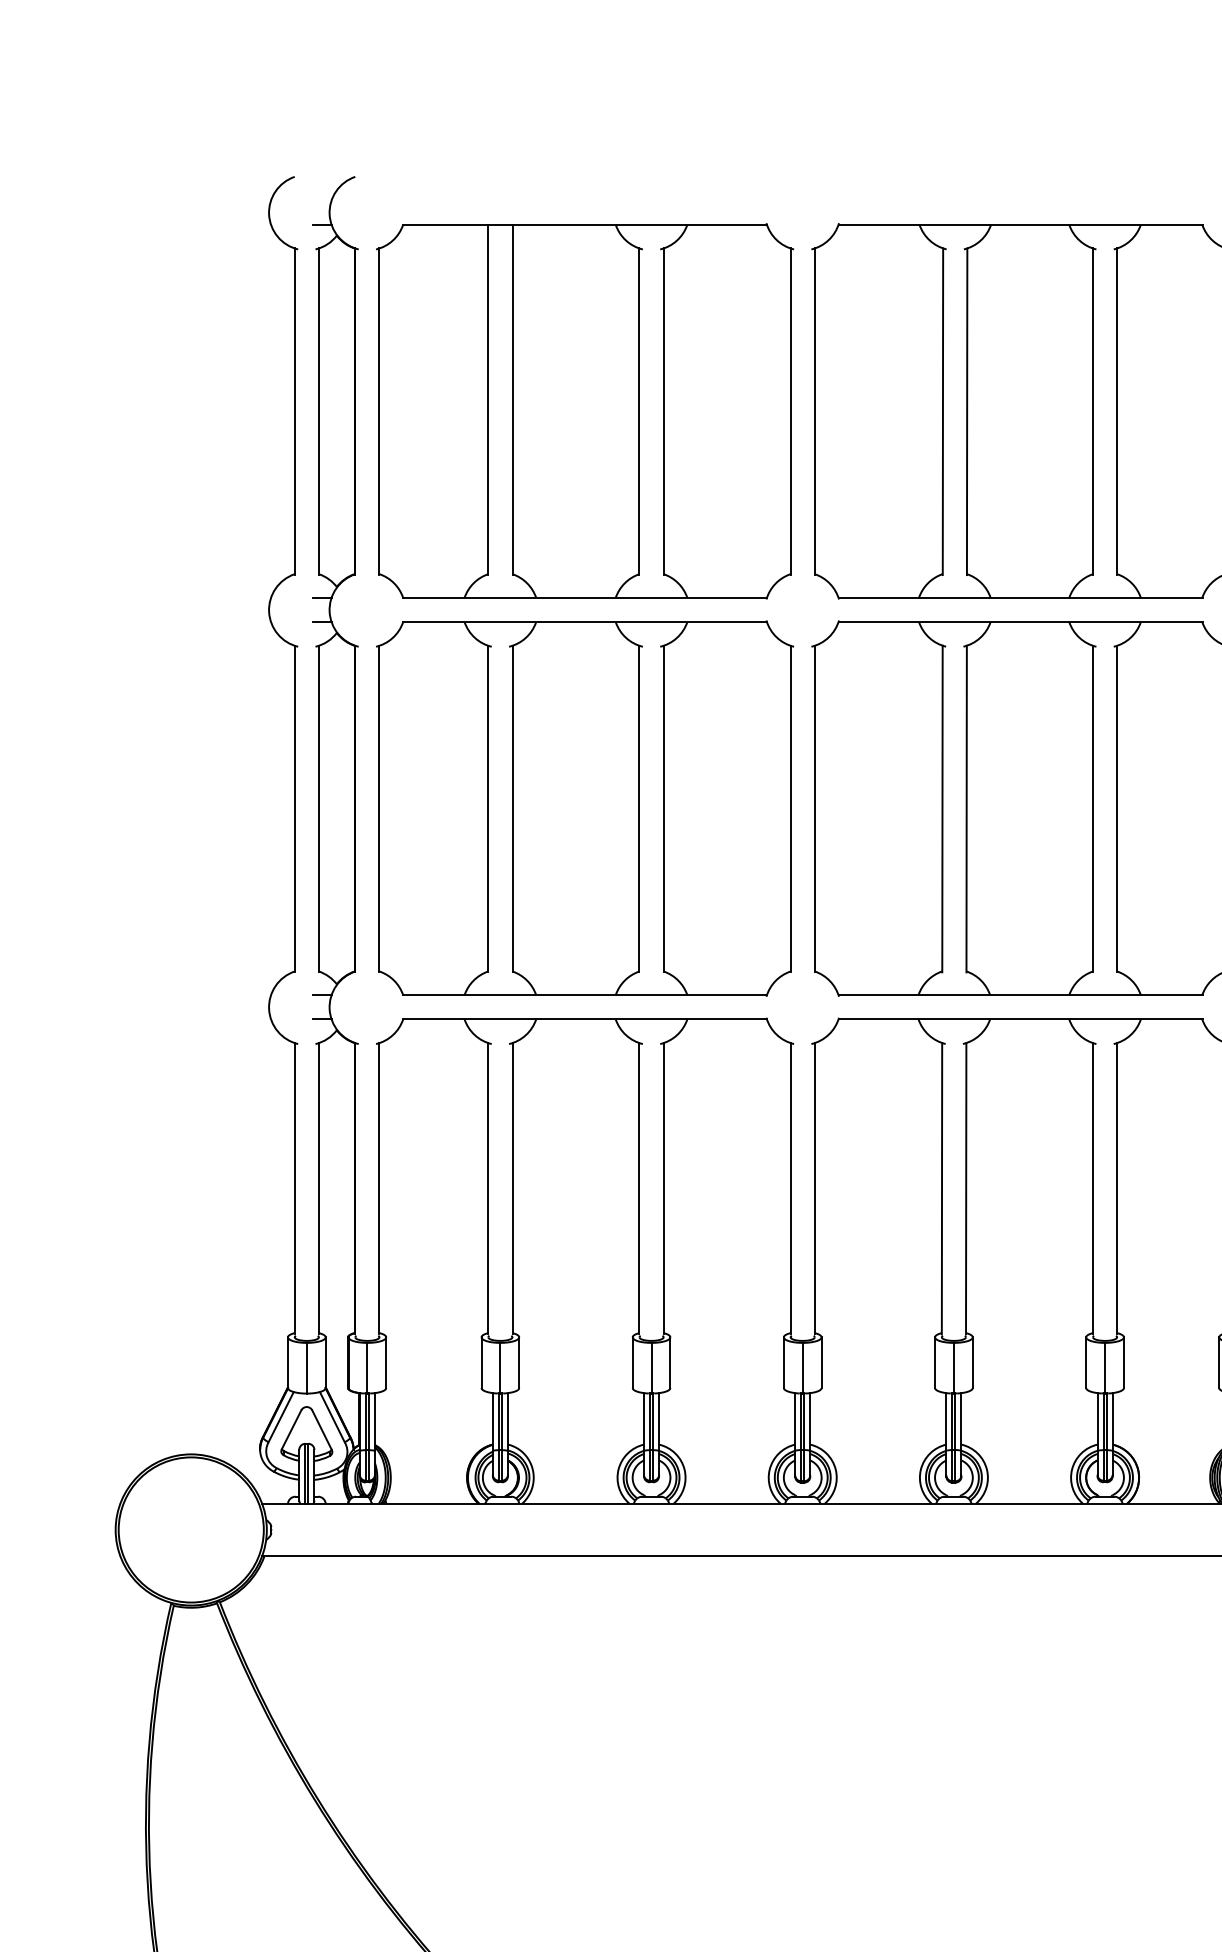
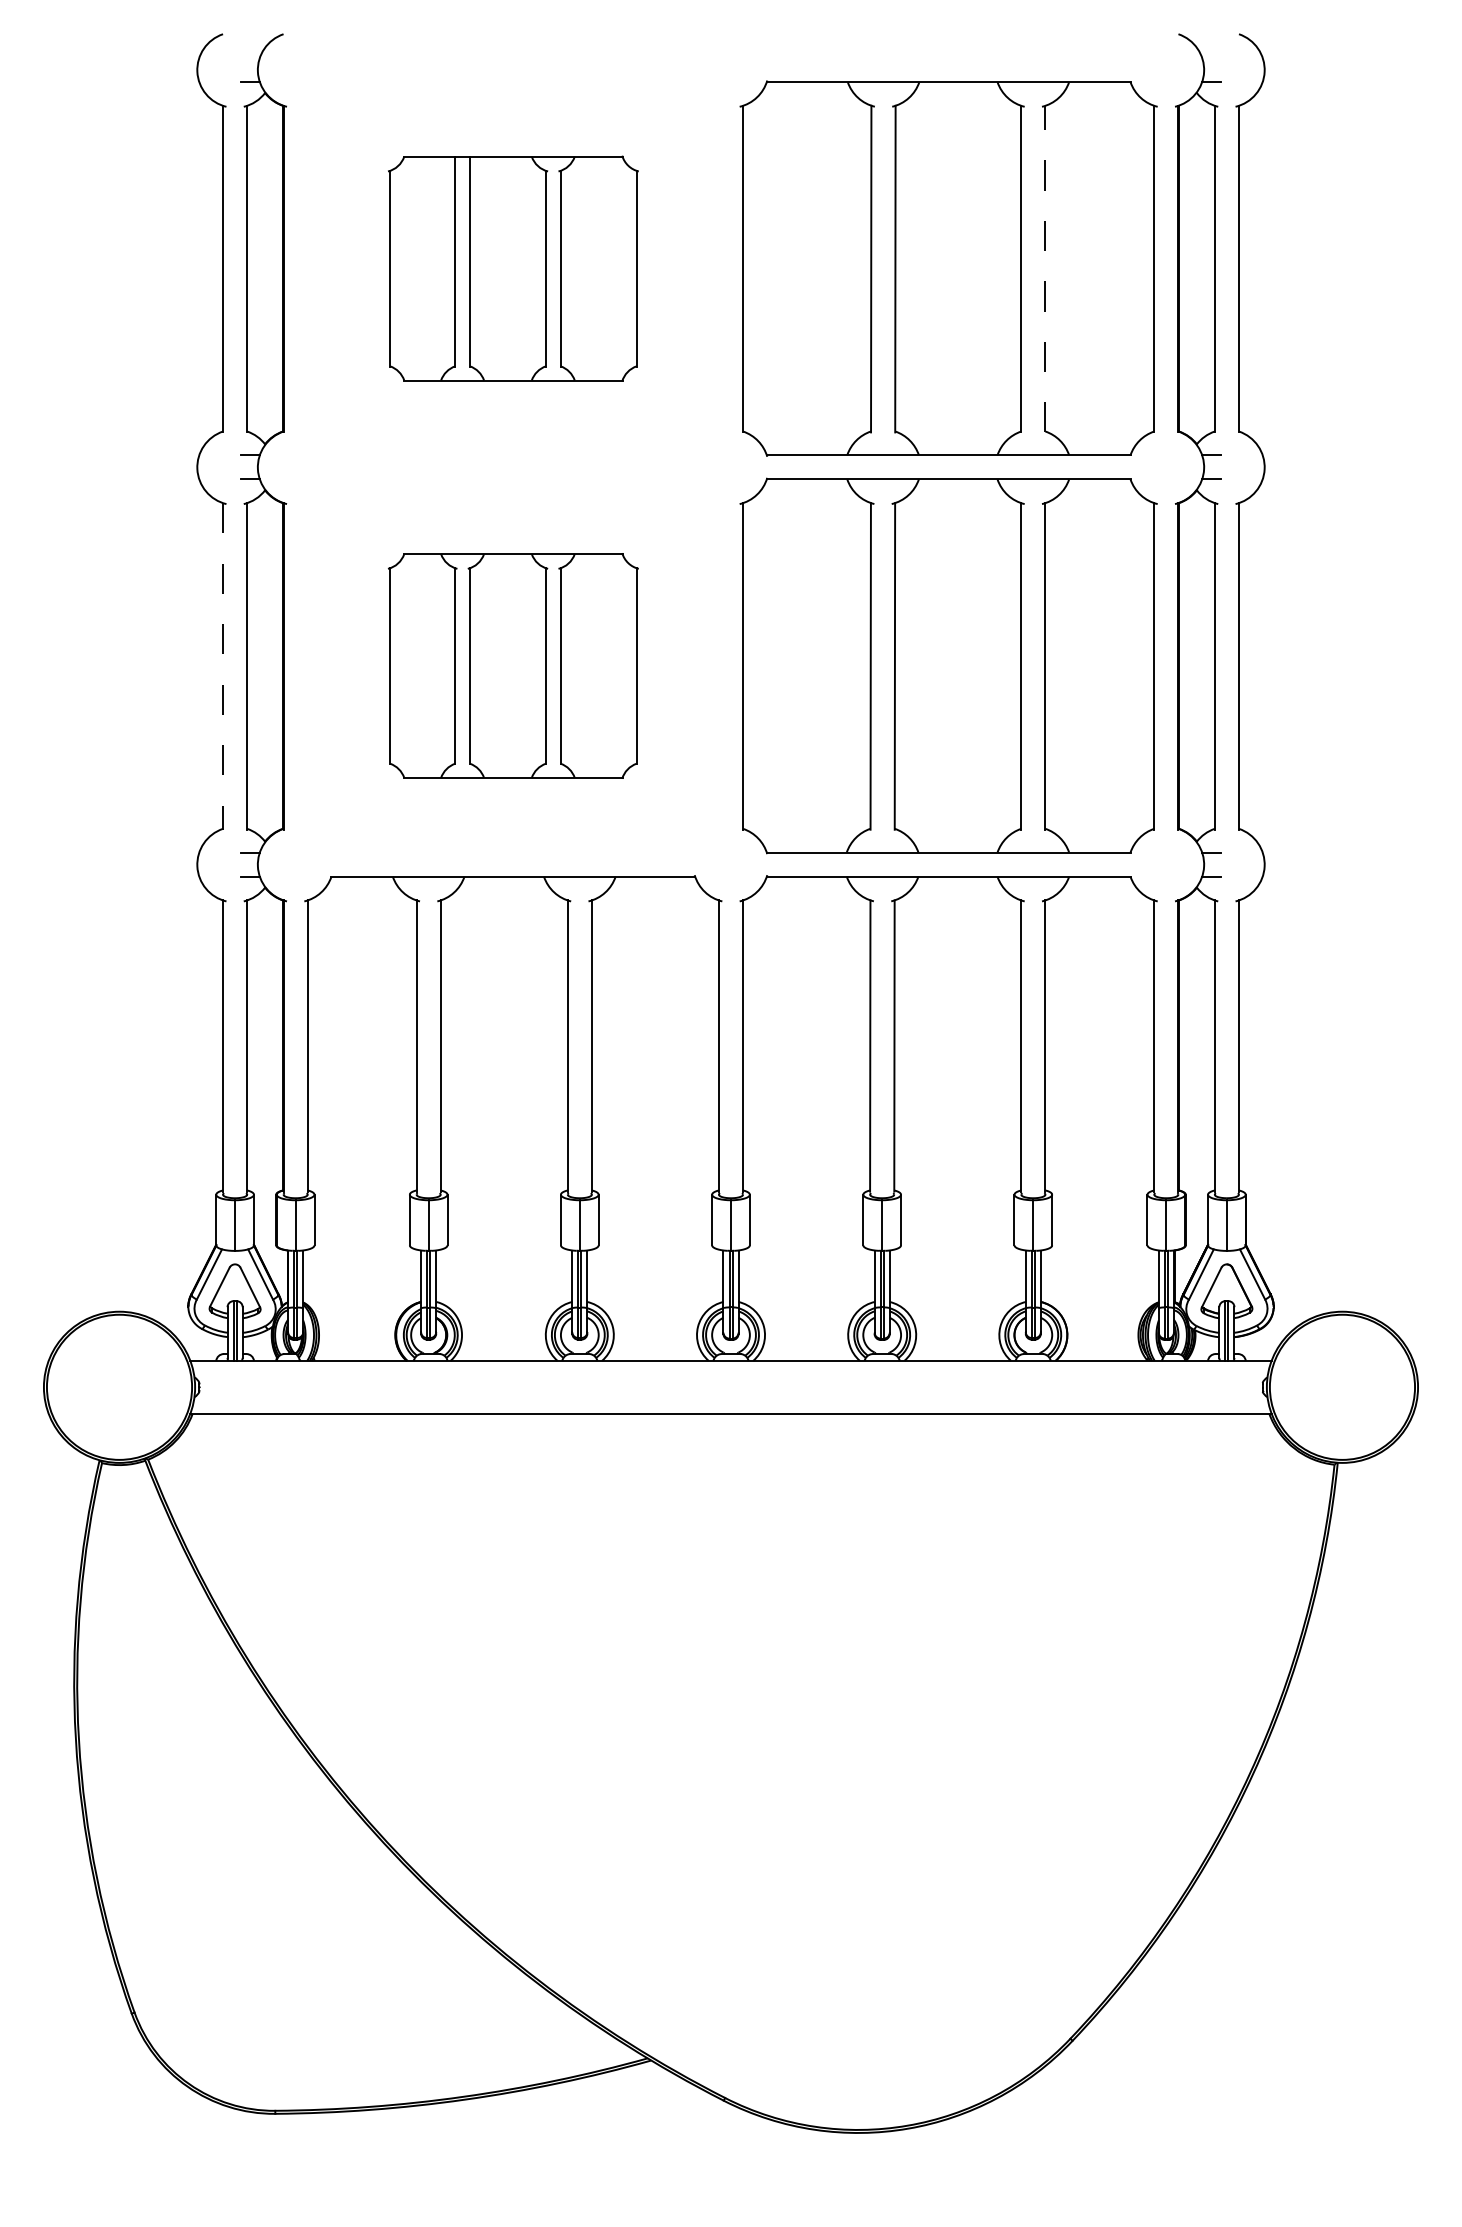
part: (585, 411) -> (513, 268), size x0.6
line: (1117, 411) -> (1045, 268), solid -> dashed
part: (585, 808) -> (513, 665), size x0.6
line: (295, 809) -> (223, 666), solid -> dashed

